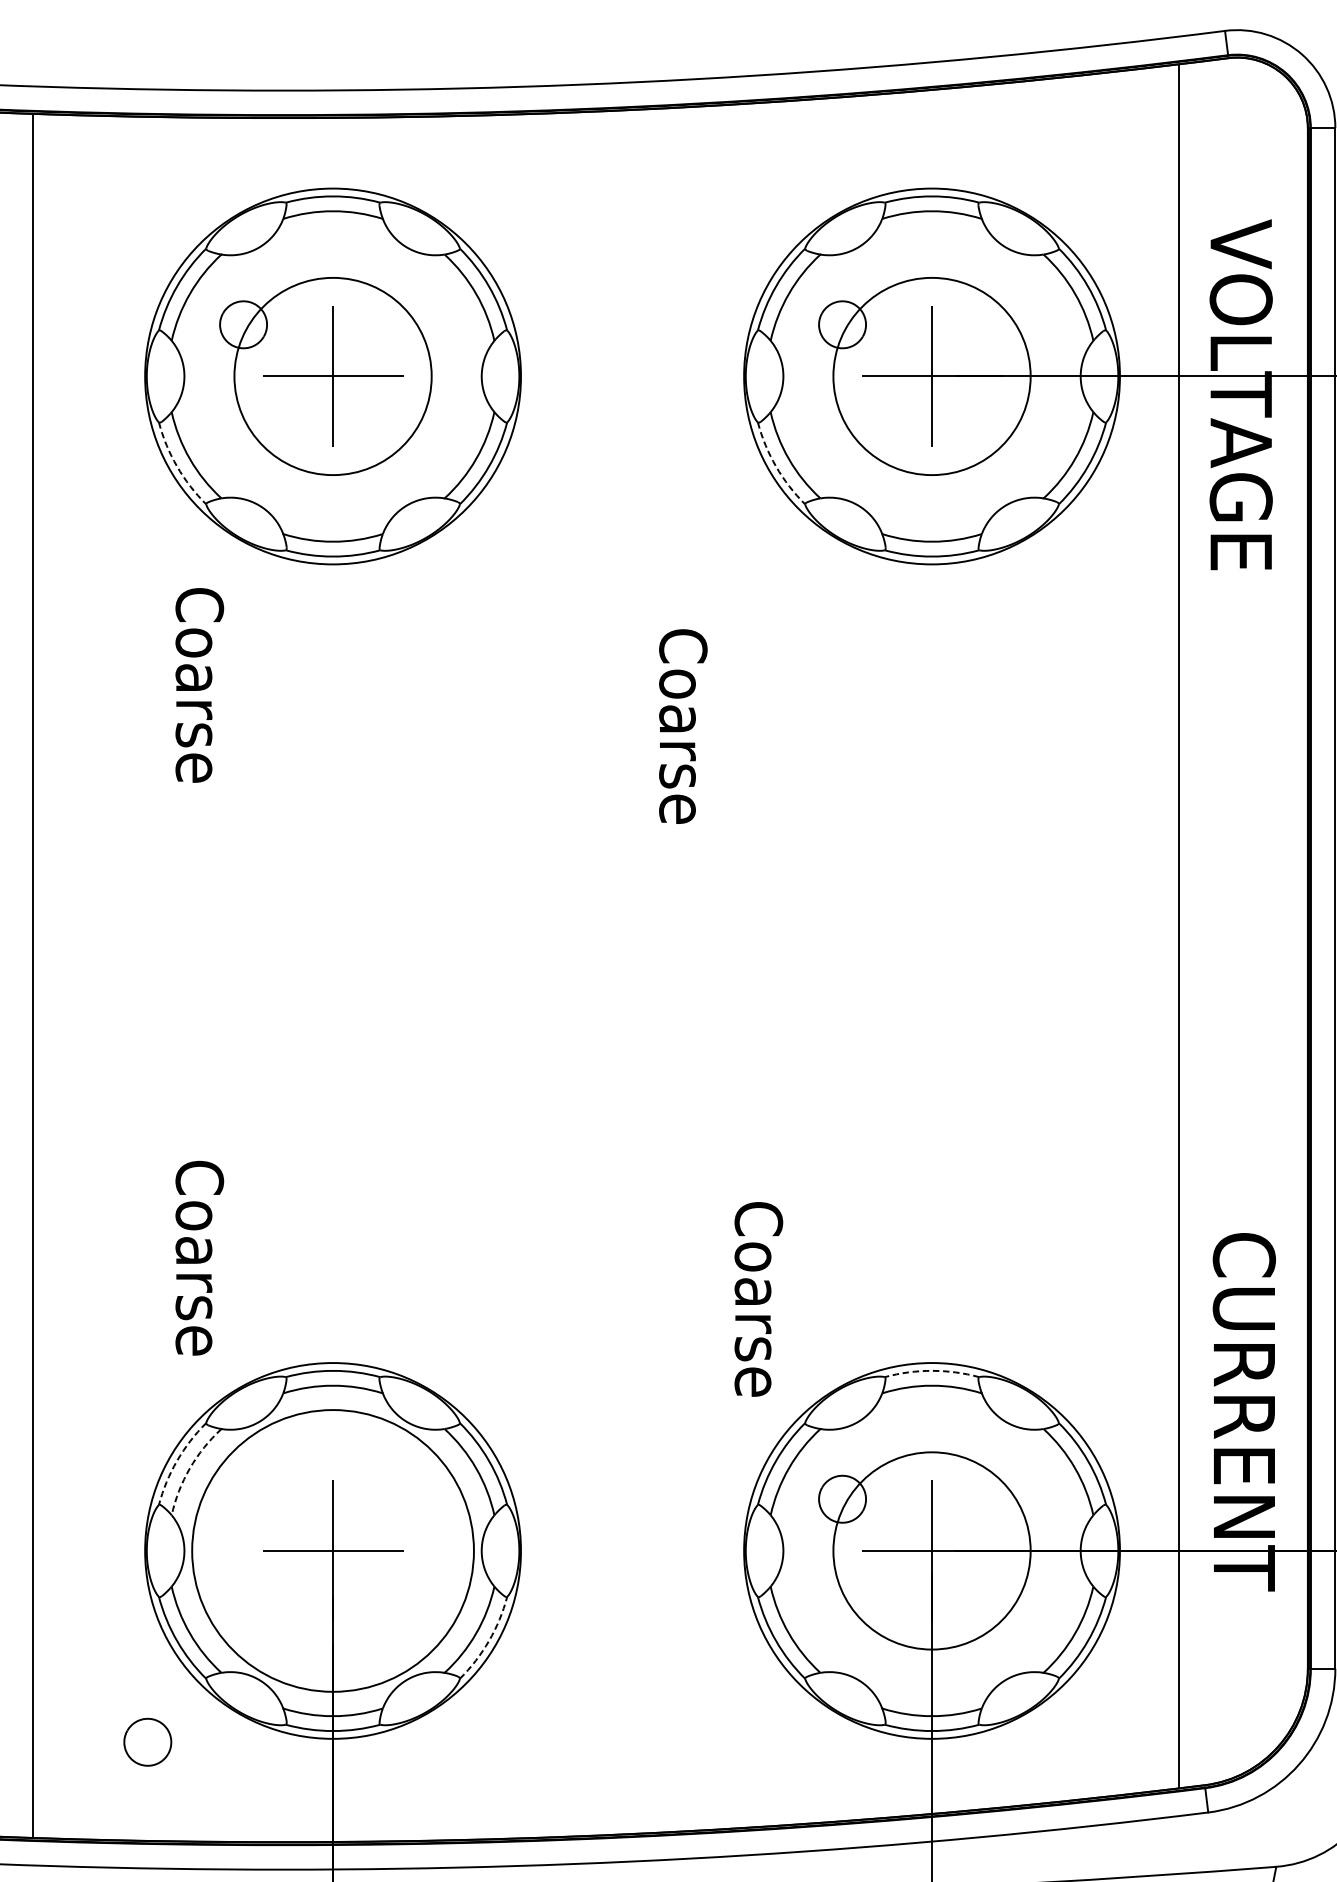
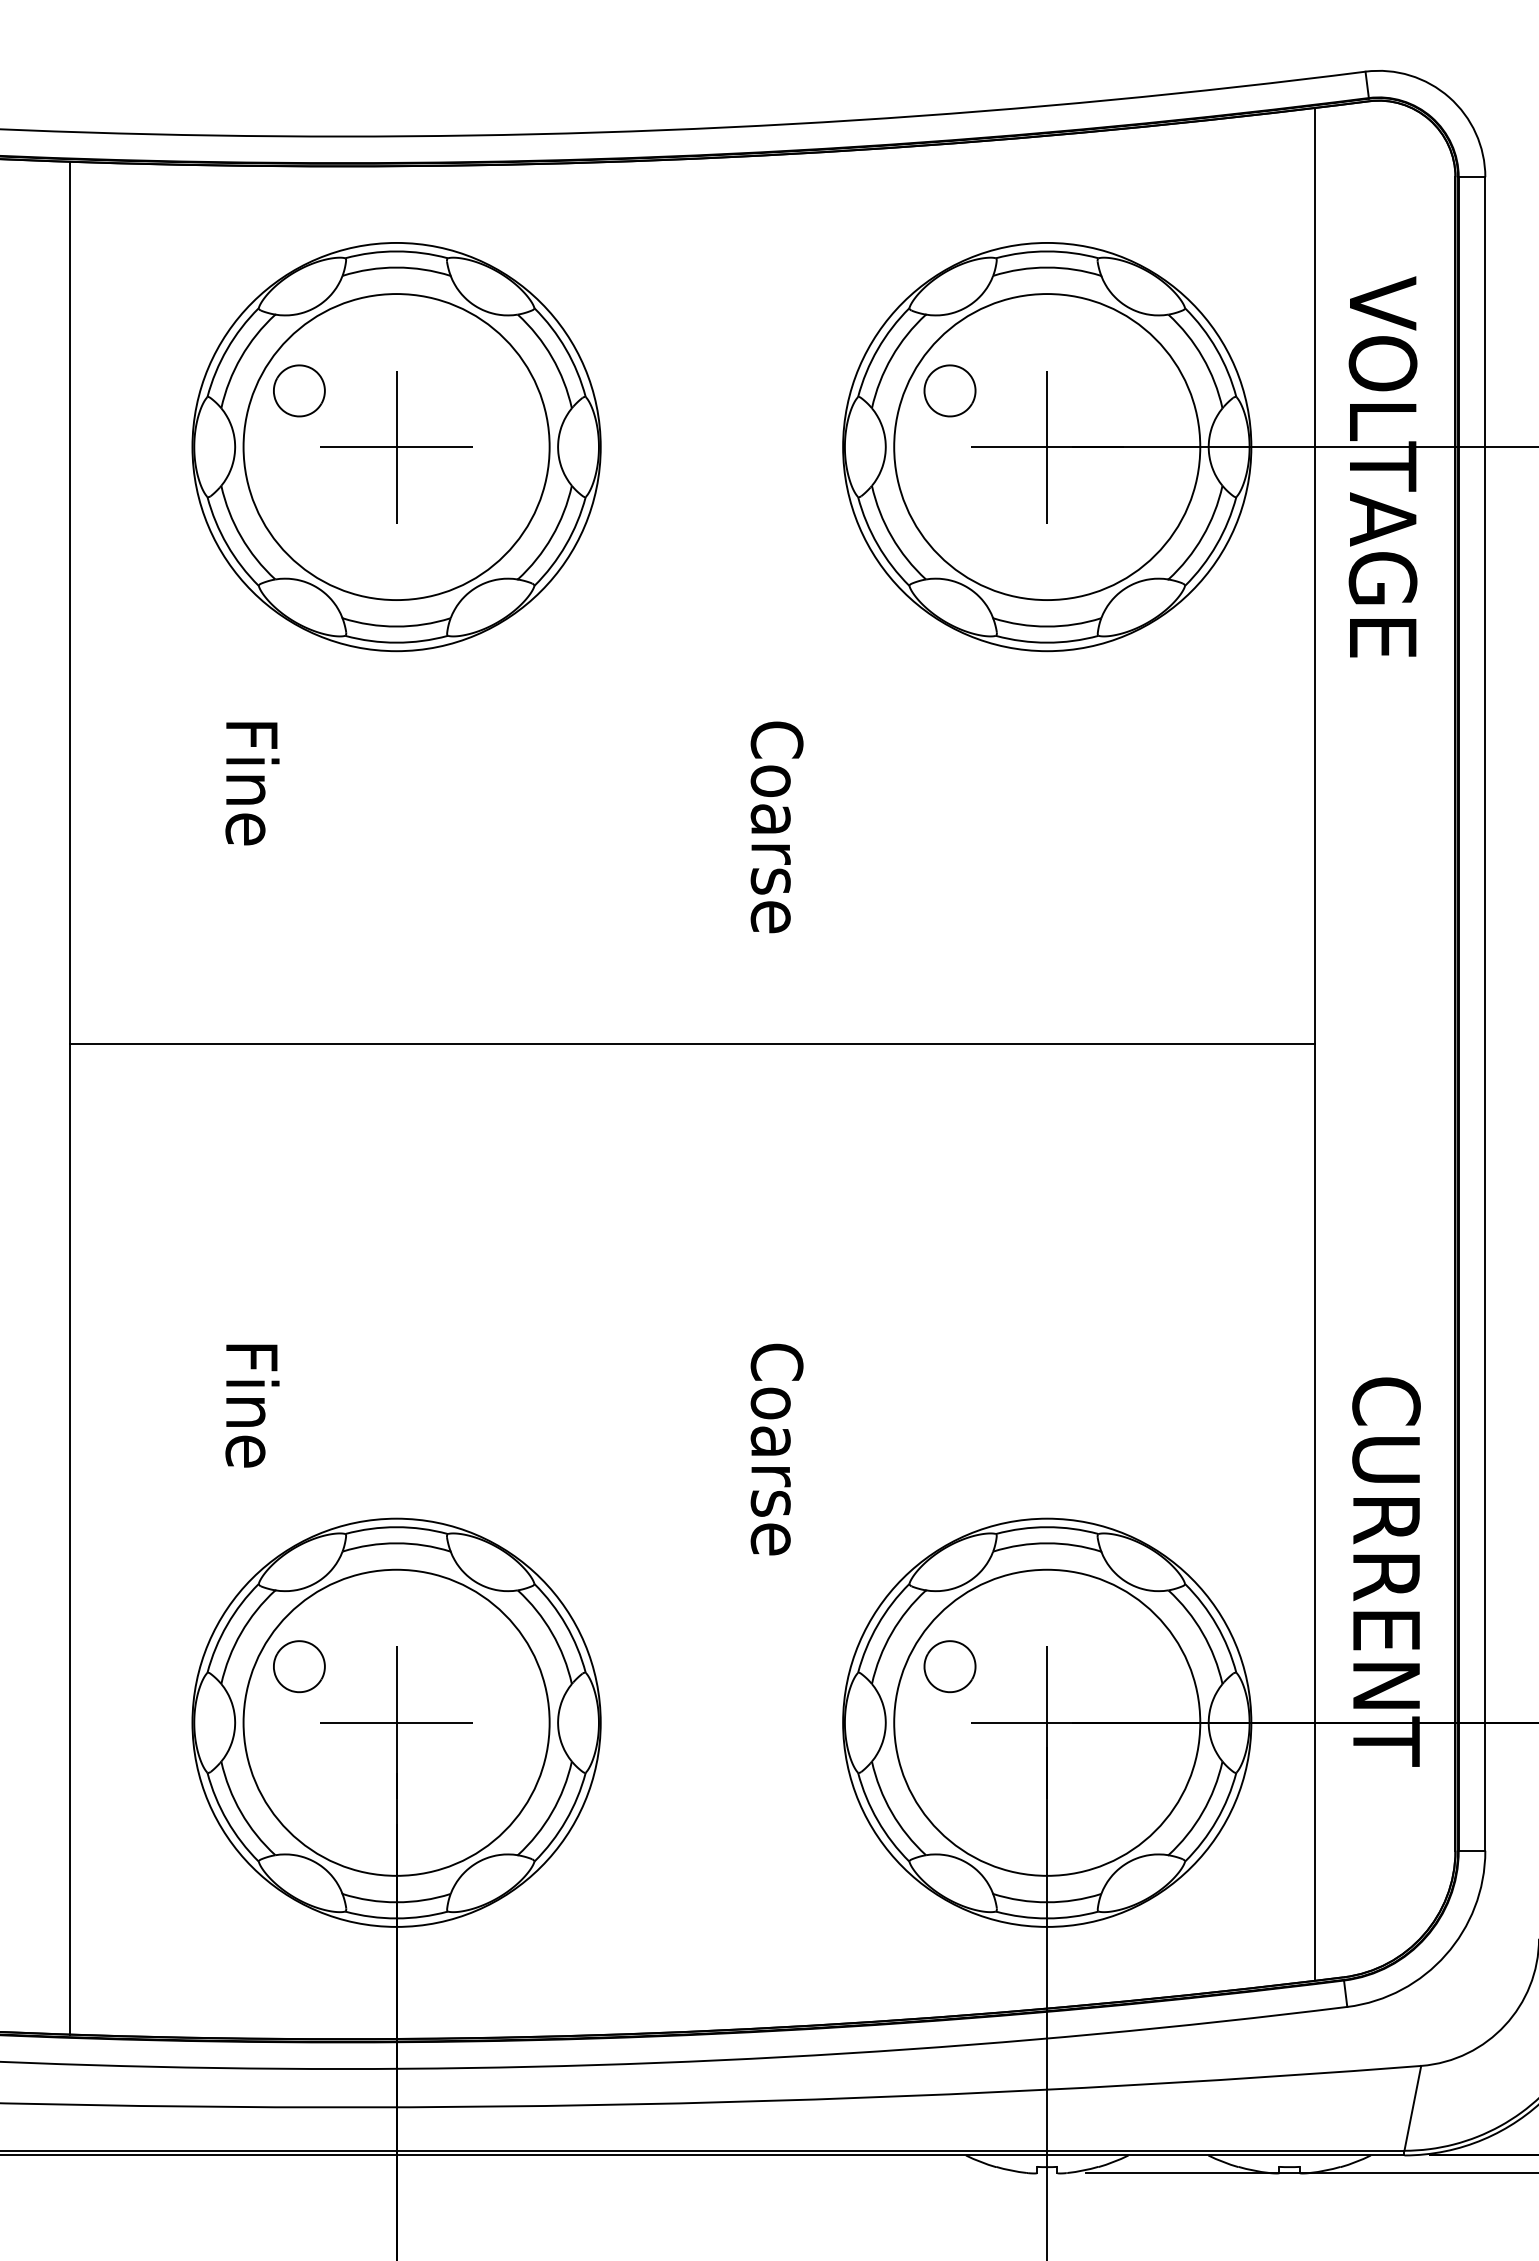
circle: (332, 376) -> (396, 447), size x1.43
circle: (932, 376) -> (1047, 447), size x1.43
arc: (177, 466) -> (227, 544), dashed -> solid
arc: (775, 466) -> (877, 544), dashed -> solid
text: (200, 685) -> (252, 782), Coarse -> Fine
line: (605, 926) -> (692, 1044), added
text: (200, 1257) -> (252, 1404), Coarse -> Fine
text: (758, 1299) -> (776, 1449), moved
arc: (932, 1371) -> (1047, 1527), dashed -> solid
arc: (177, 1461) -> (227, 1625), dashed -> solid
arc: (190, 1468) -> (241, 1633), dashed -> solid
circle: (932, 1550) -> (1047, 1722), size x1.43
arc: (489, 1640) -> (566, 1820), dashed -> solid
part: (147, 1742) -> (299, 1666), moved

